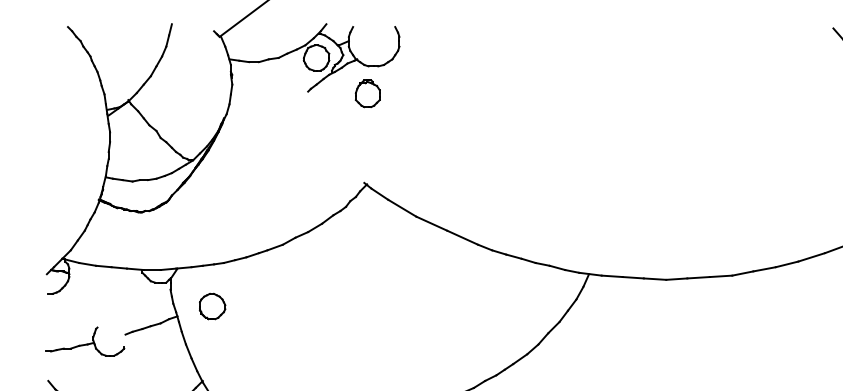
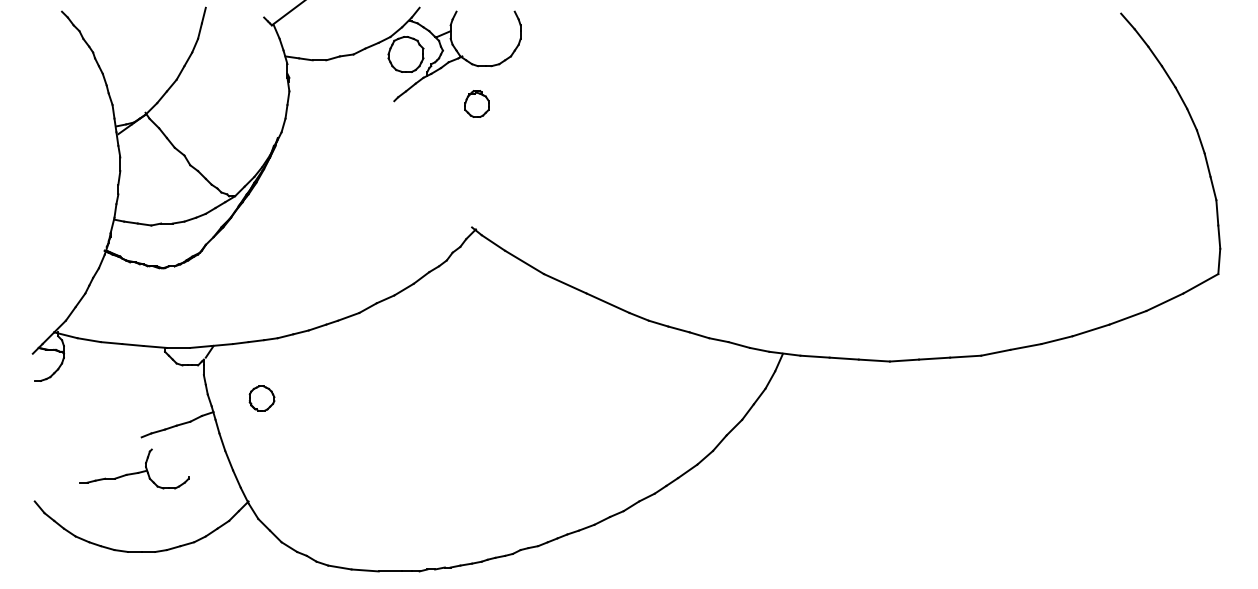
part: (367, 93) -> (476, 103), size x0.7
part: (212, 306) -> (261, 398), size x0.7
part: (84, 341) -> (134, 468), moved

